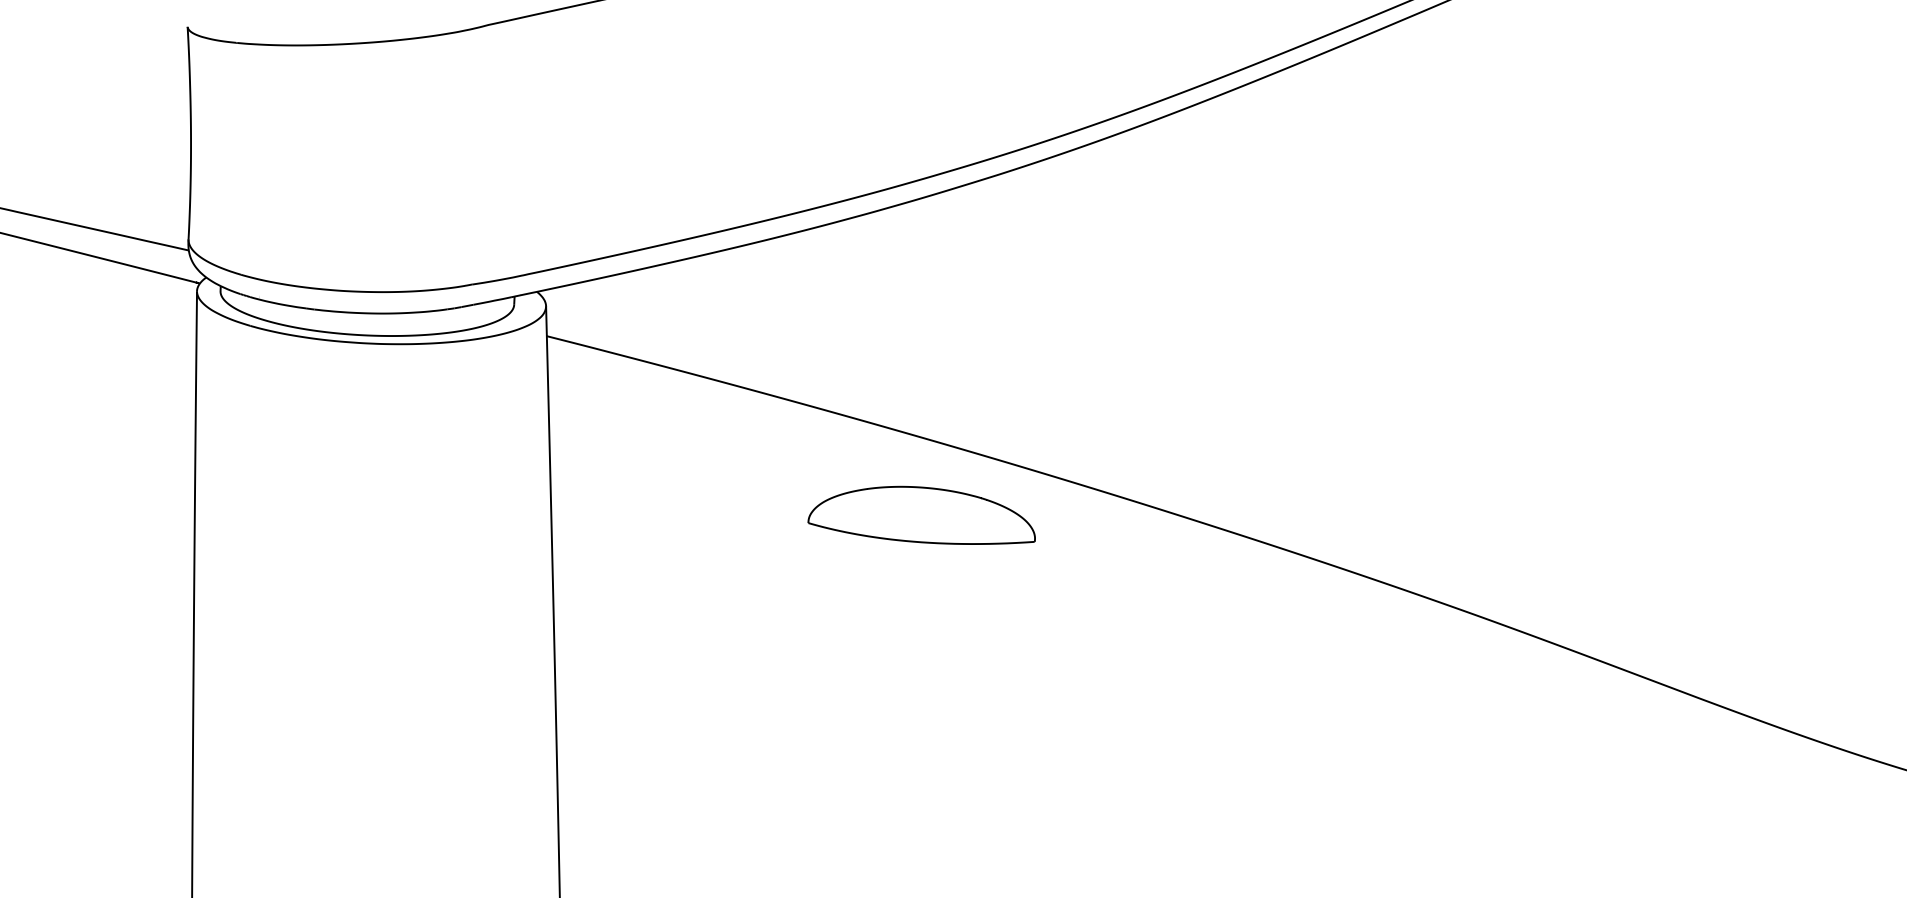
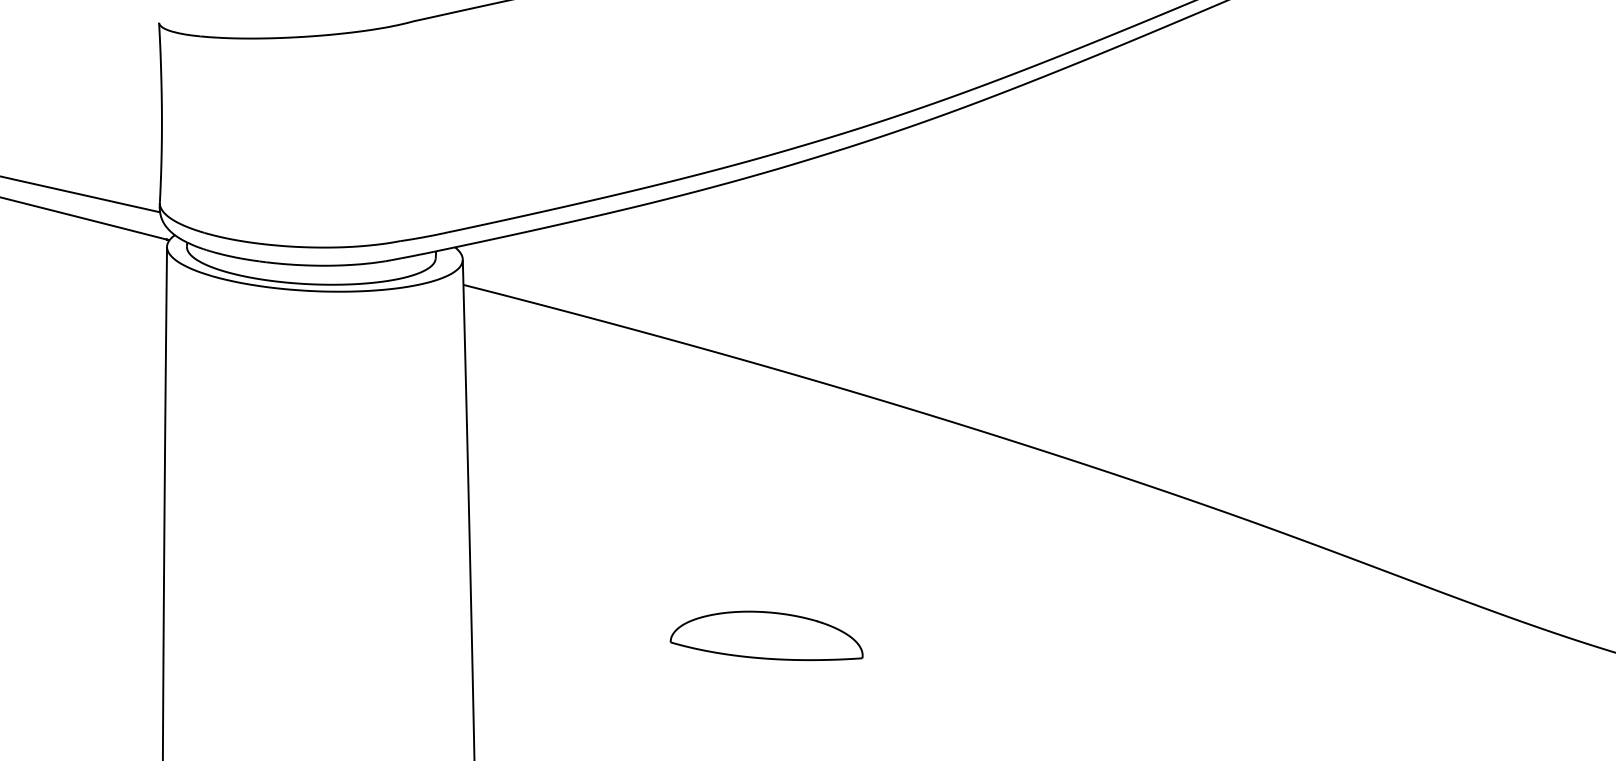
part: (921, 514) -> (766, 635), moved

